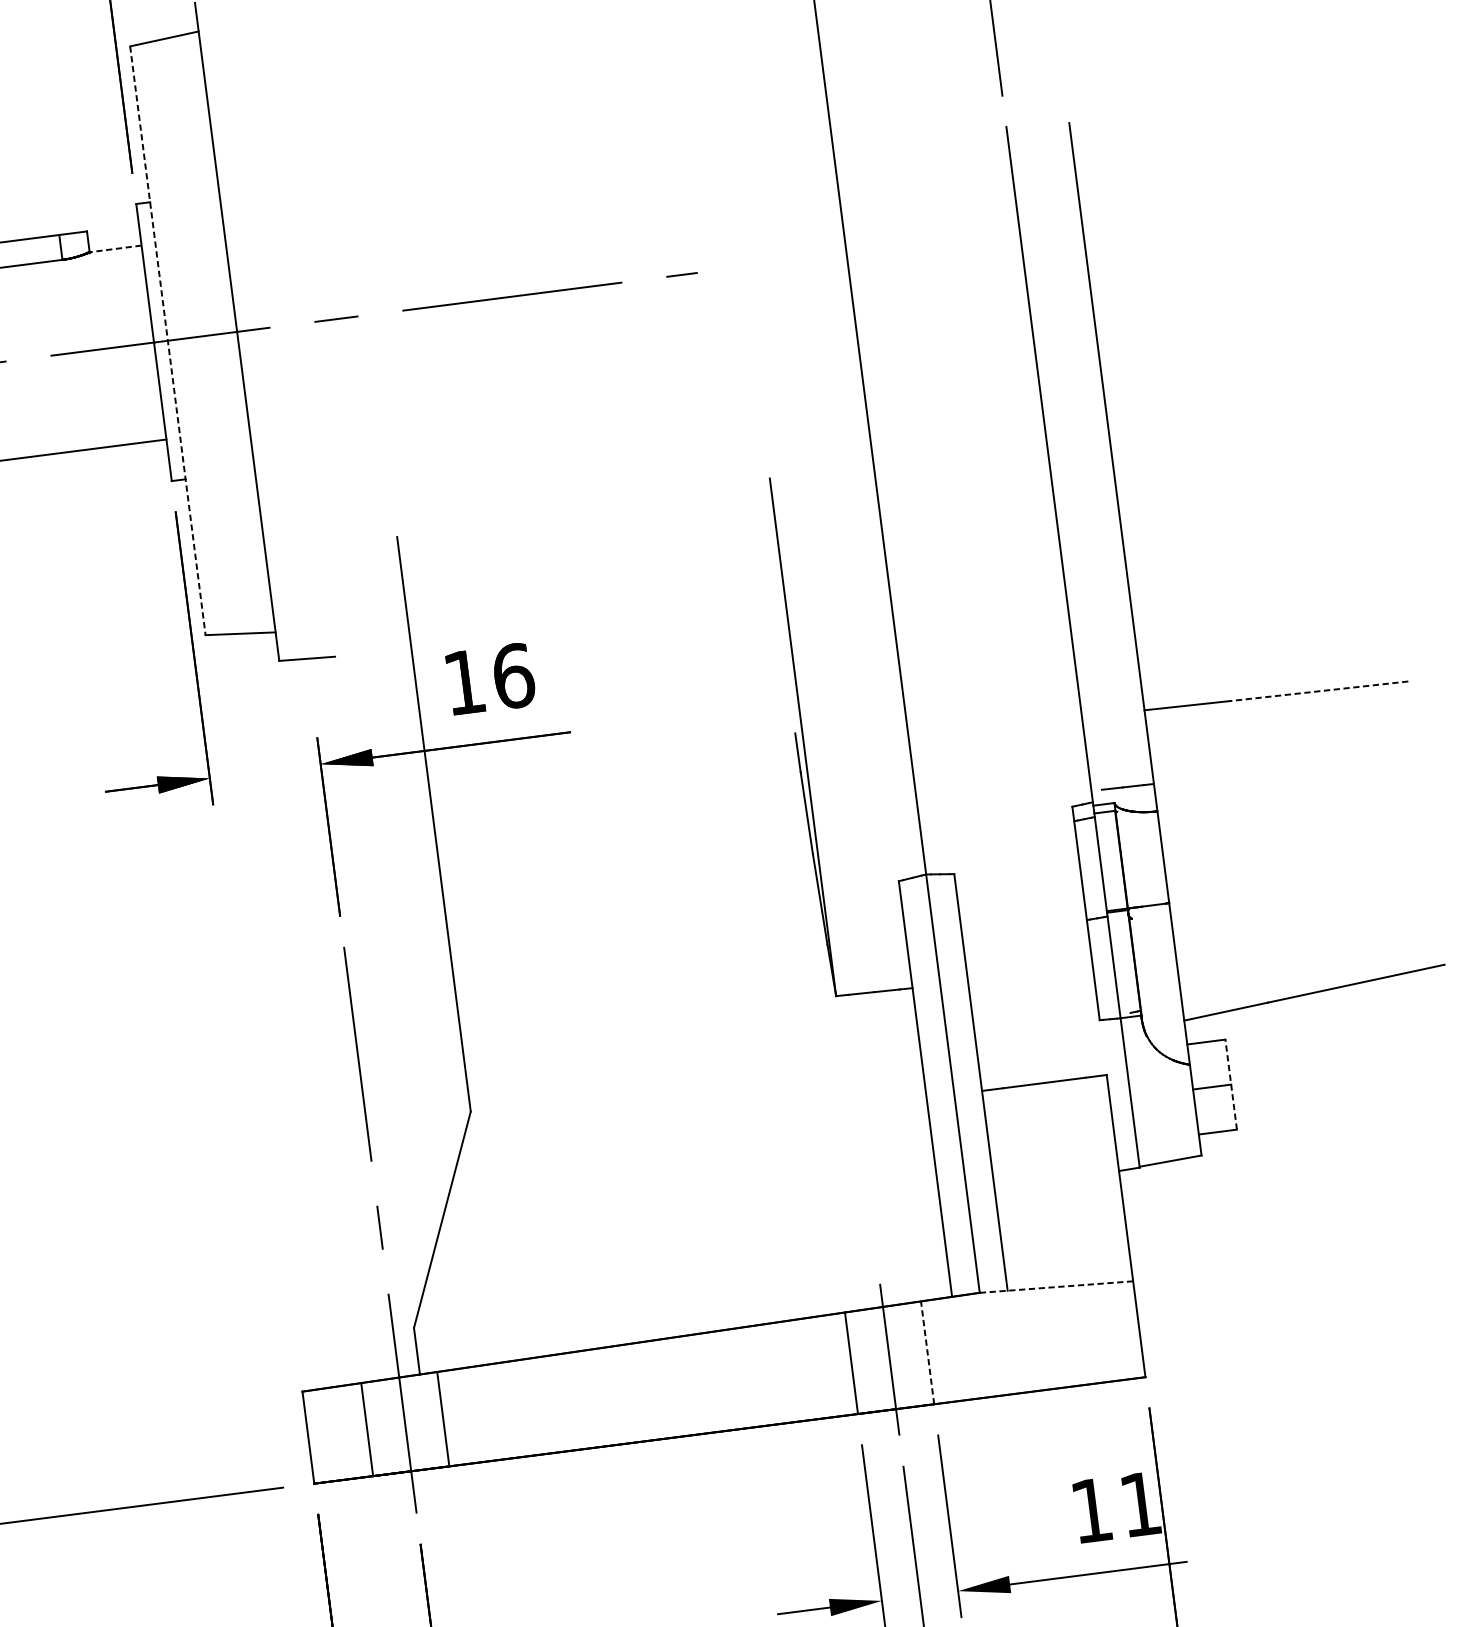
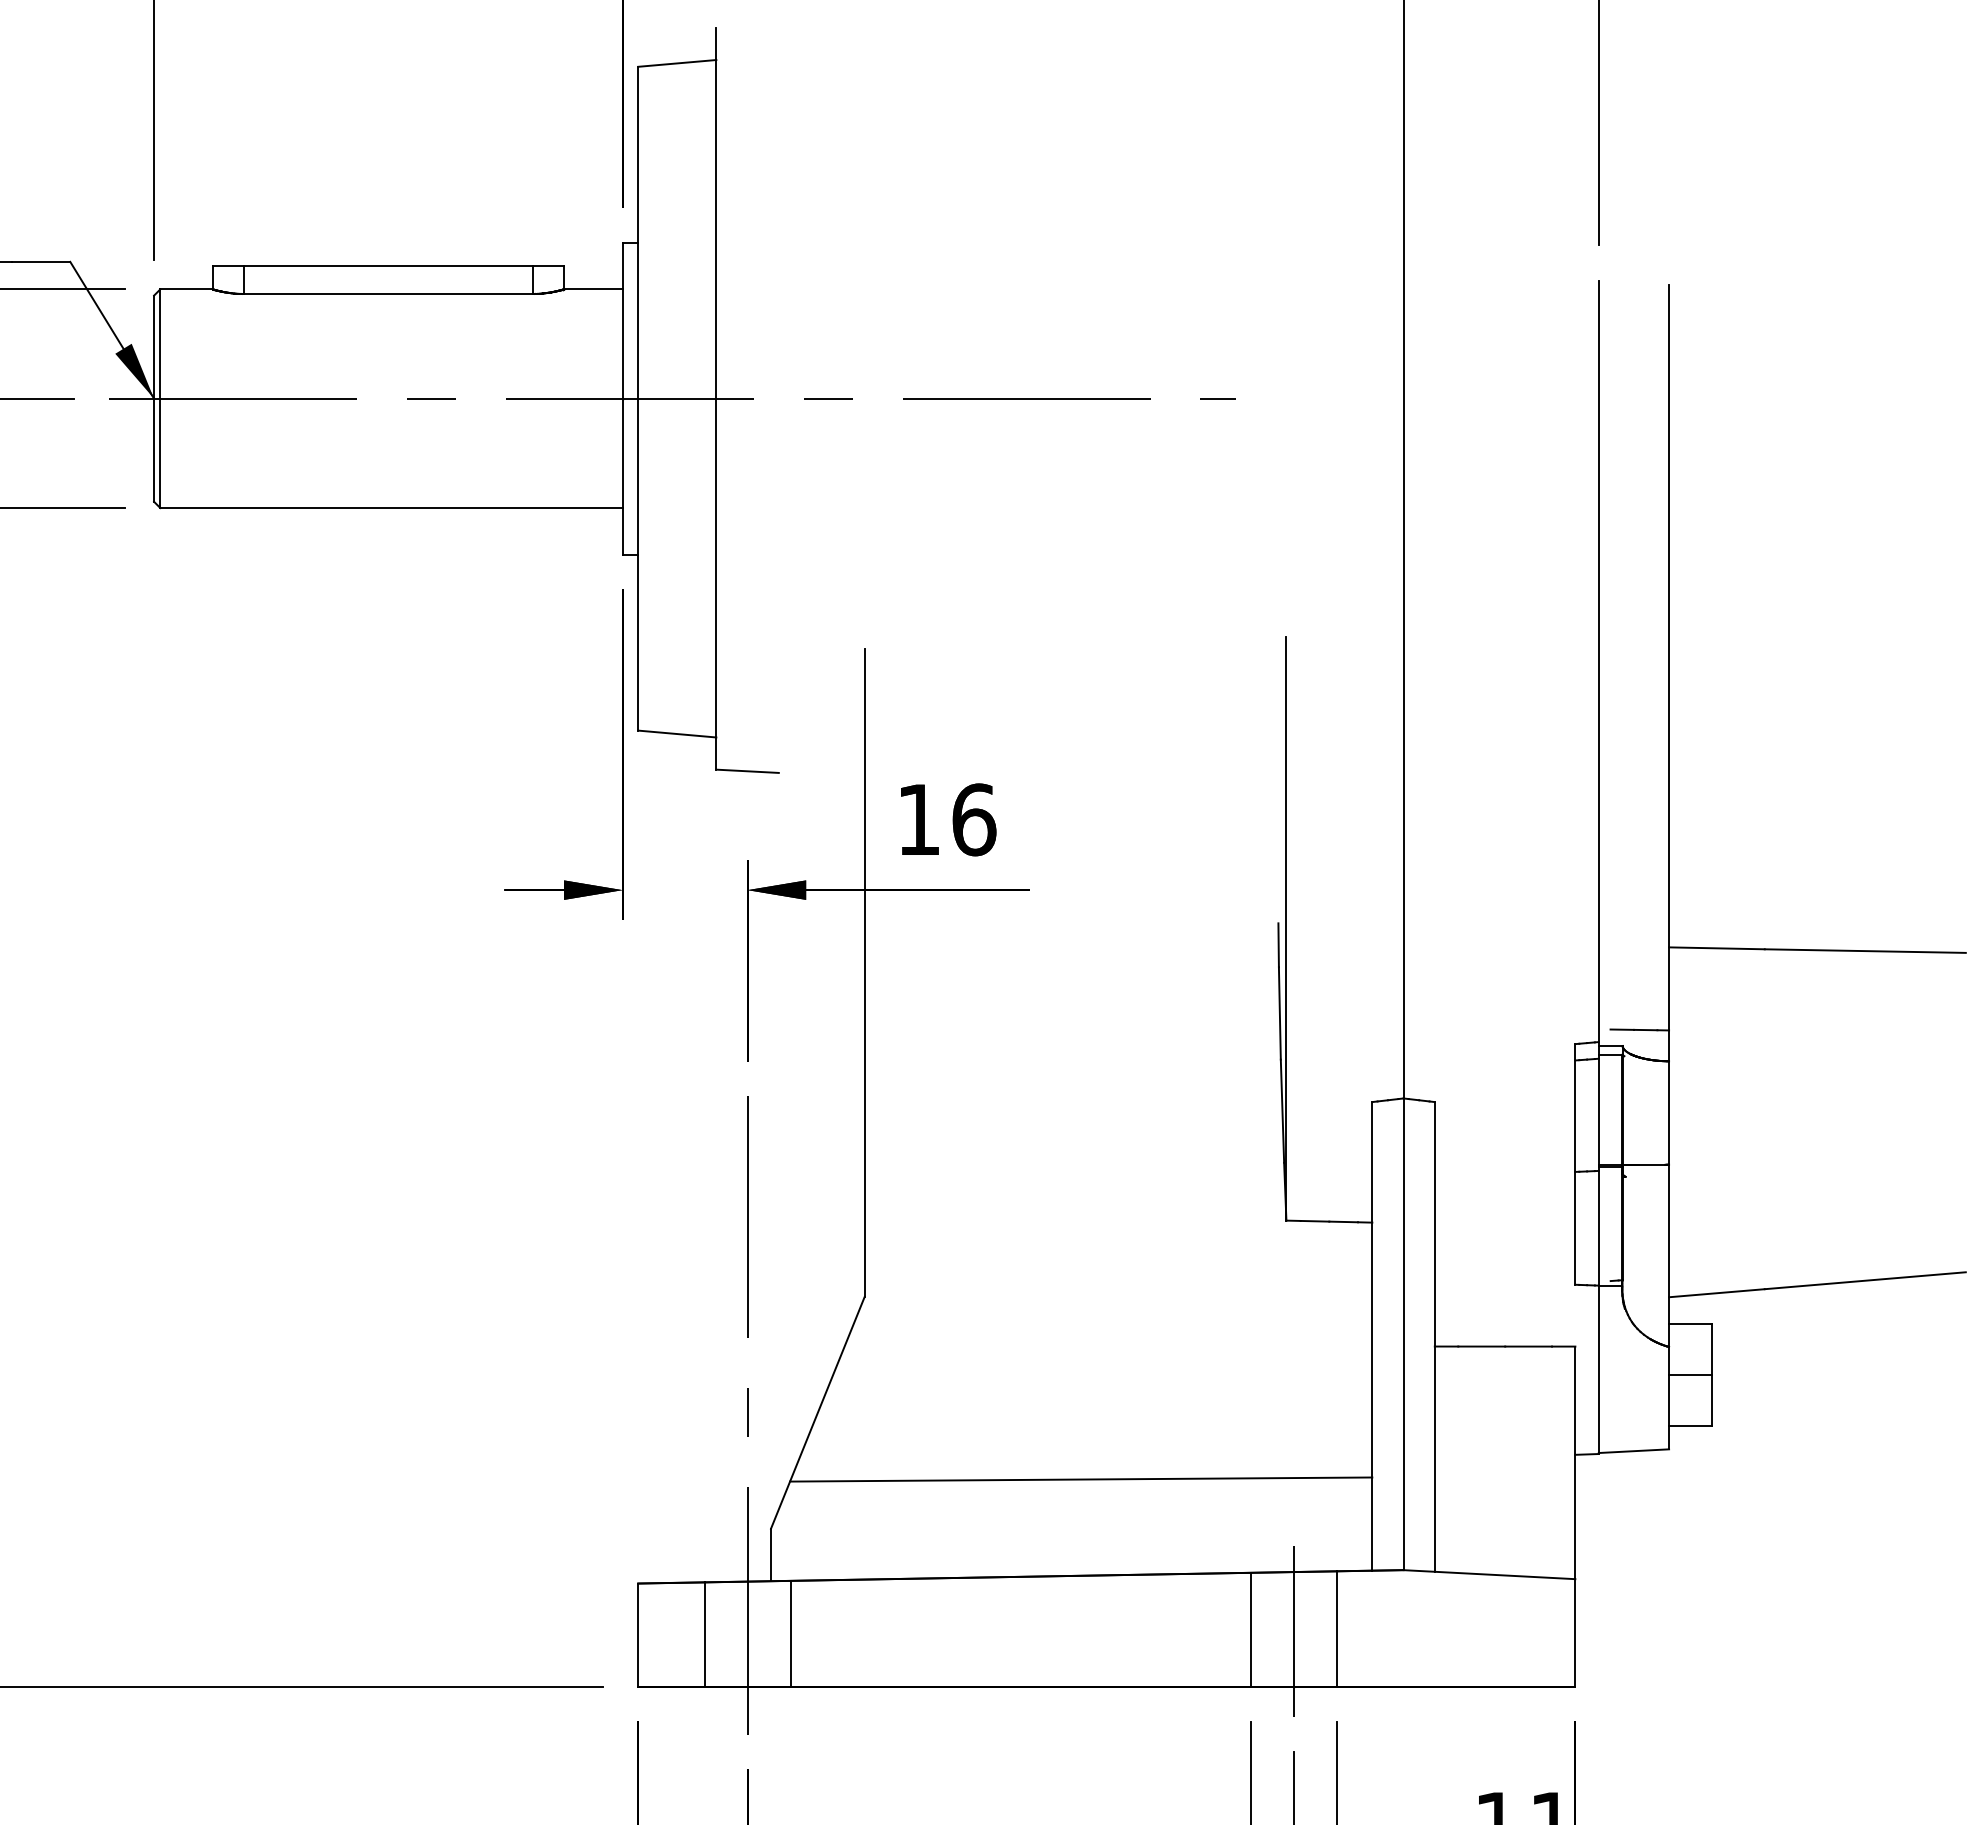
line: (114, 249) -> (592, 289), dashed -> solid
line: (168, 340) -> (638, 398), dashed -> solid
line: (1319, 691) -> (1865, 951), dashed -> solid
line: (1231, 1084) -> (1712, 1374), dashed -> solid
line: (683, 1249) -> (1081, 1479), added
line: (1055, 1287) -> (1488, 1574), dashed -> solid
line: (927, 1352) -> (1337, 1629), dashed -> solid

